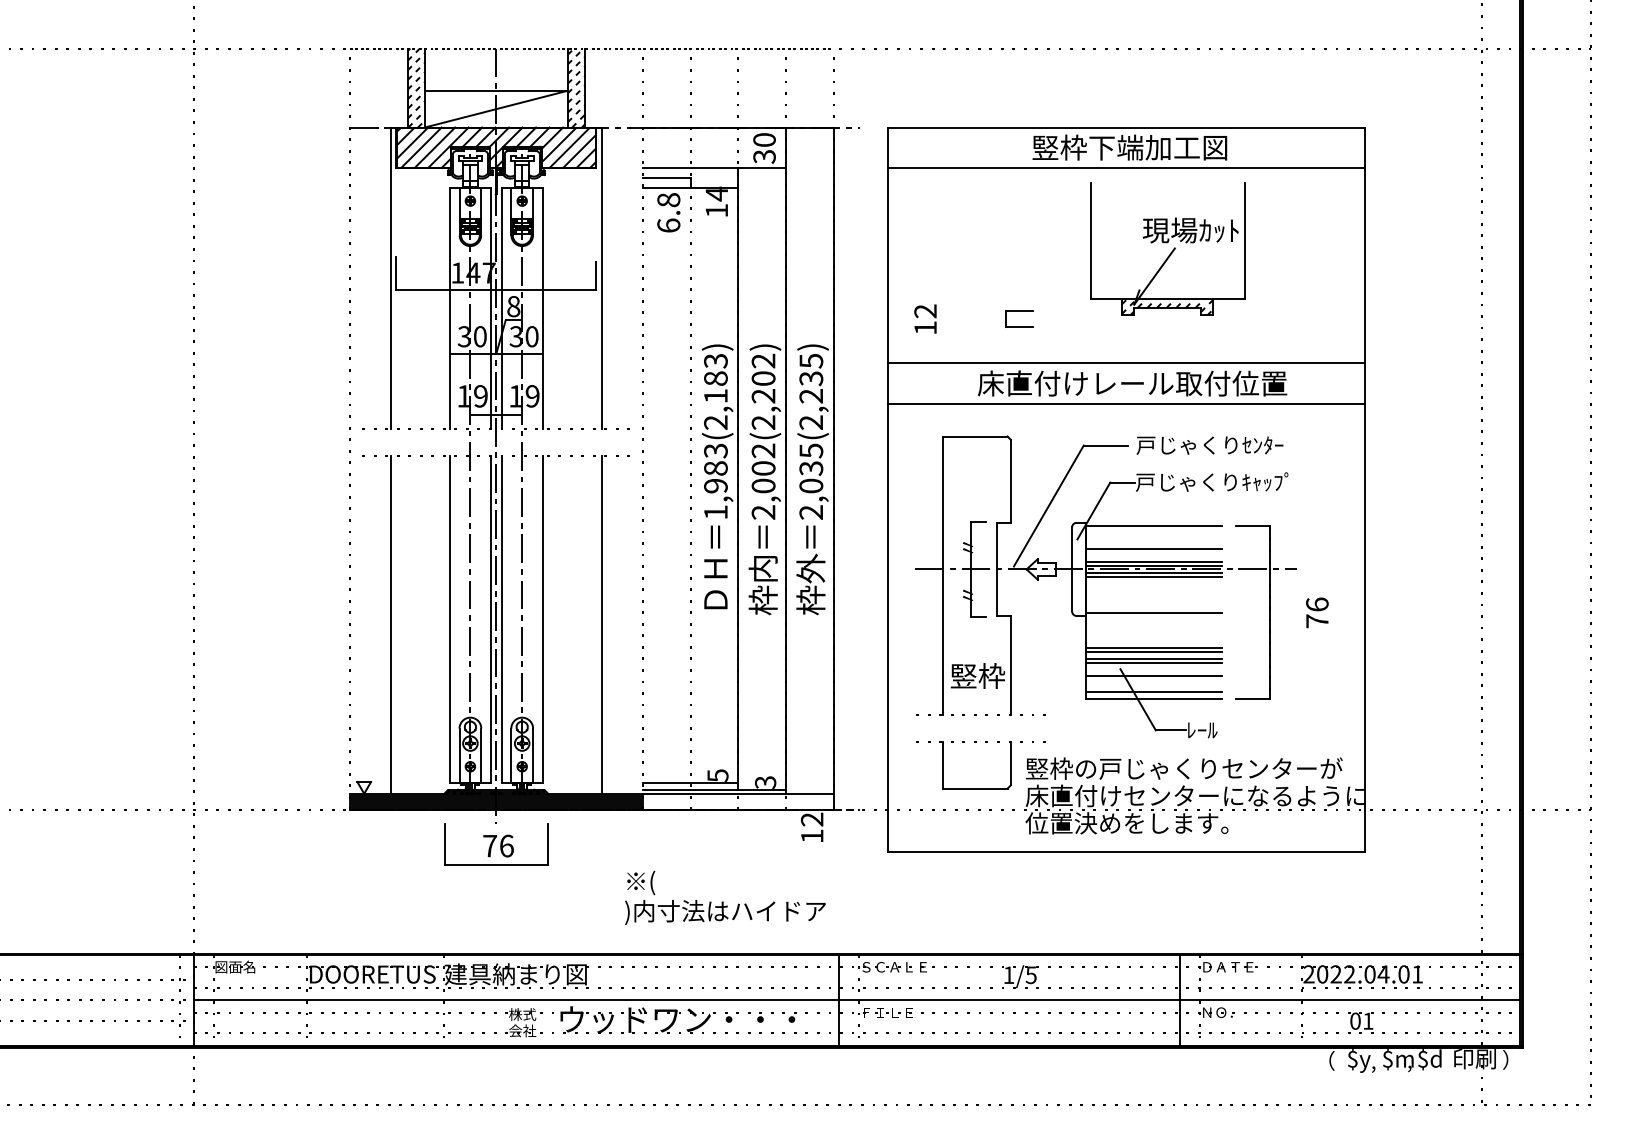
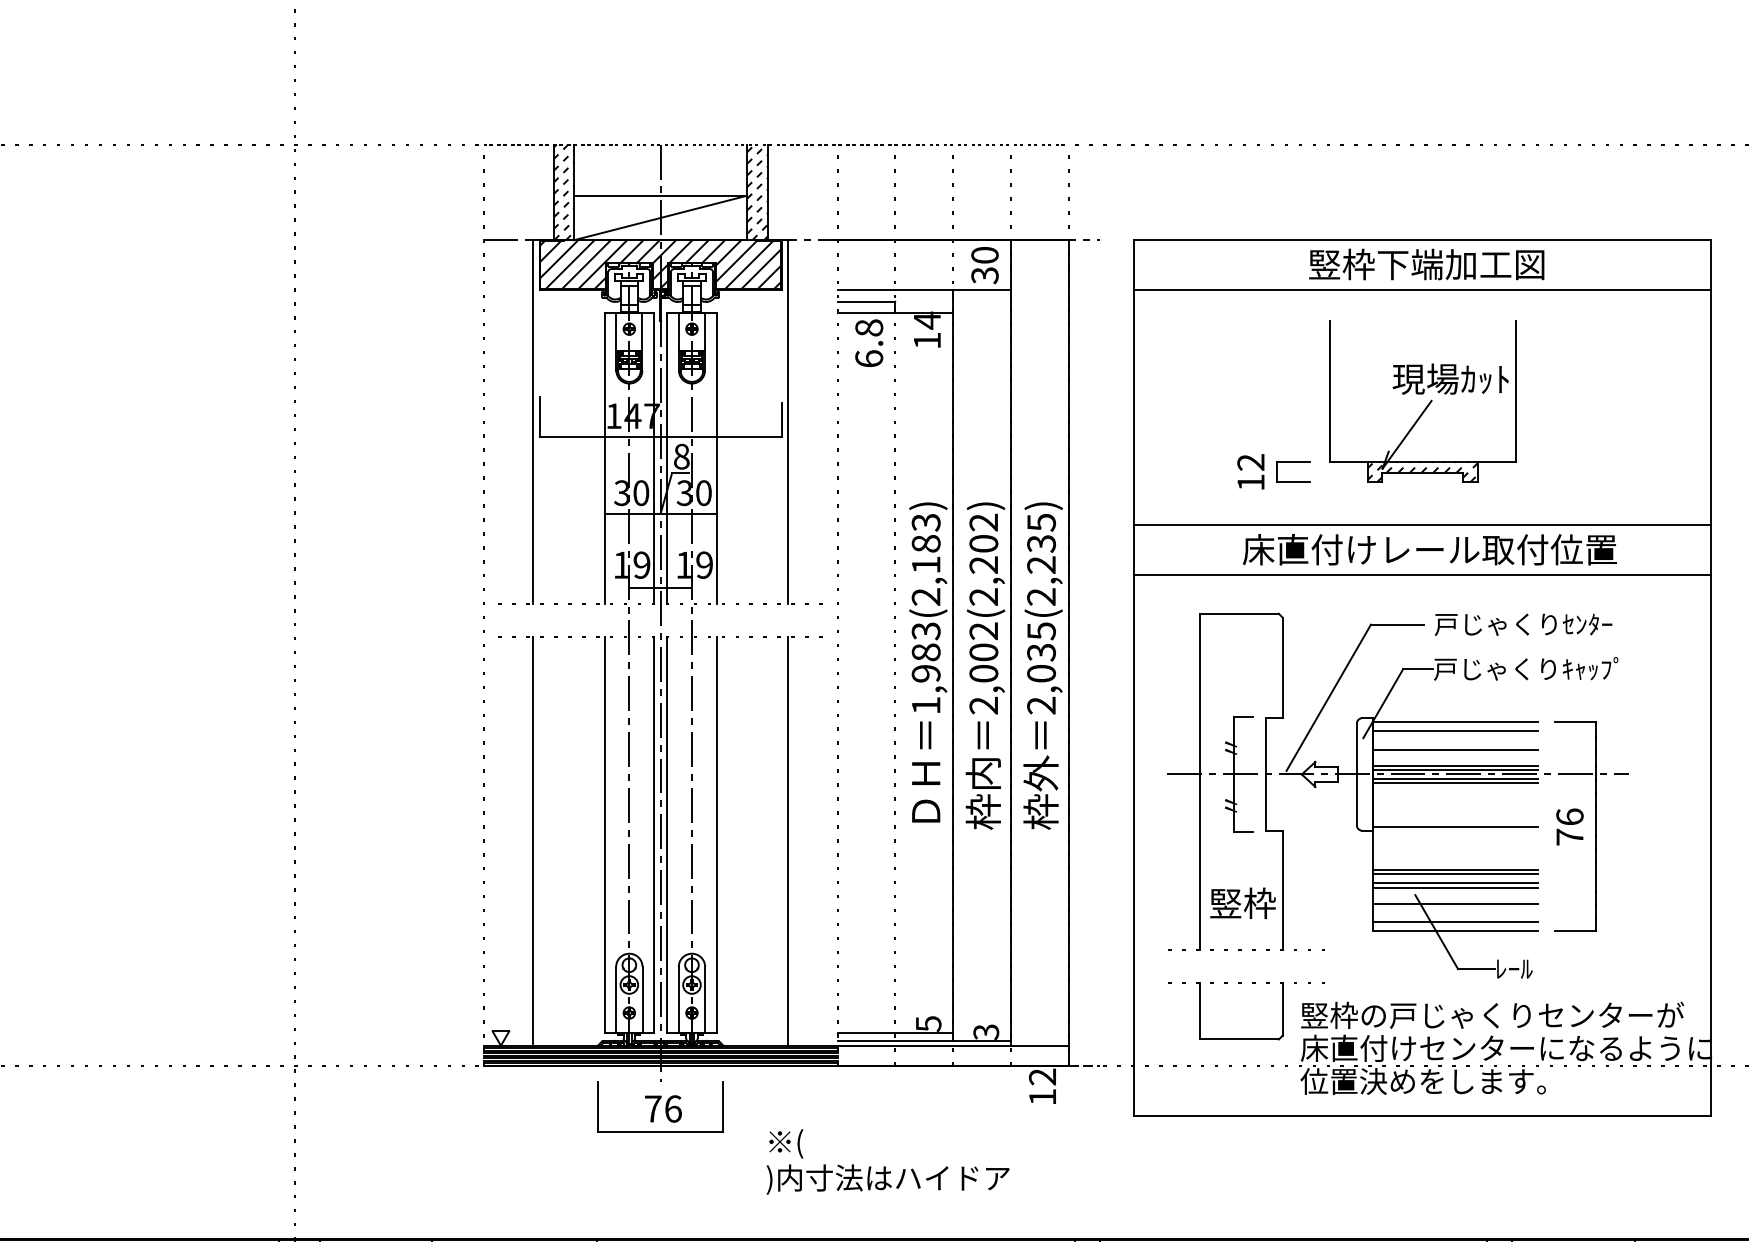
part: (1167, 248) -> (1422, 400), moved
text: (925, 318) -> (1250, 471), moved
line: (1153, 533) -> (1455, 731), added
text: (1317, 612) -> (1570, 826), moved
text: (725, 897) -> (888, 1161), moved

